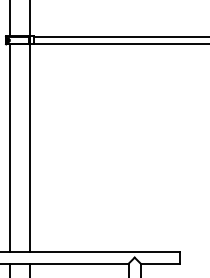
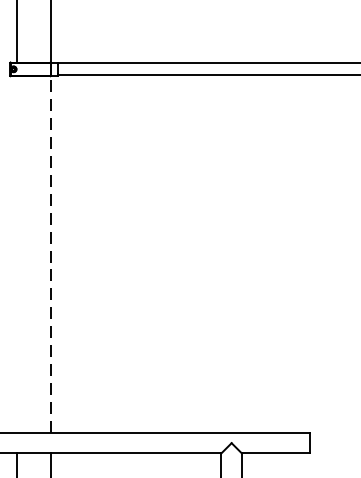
line: (10, 147) -> (17, 253), removed
line: (29, 148) -> (50, 255), solid -> dashed

